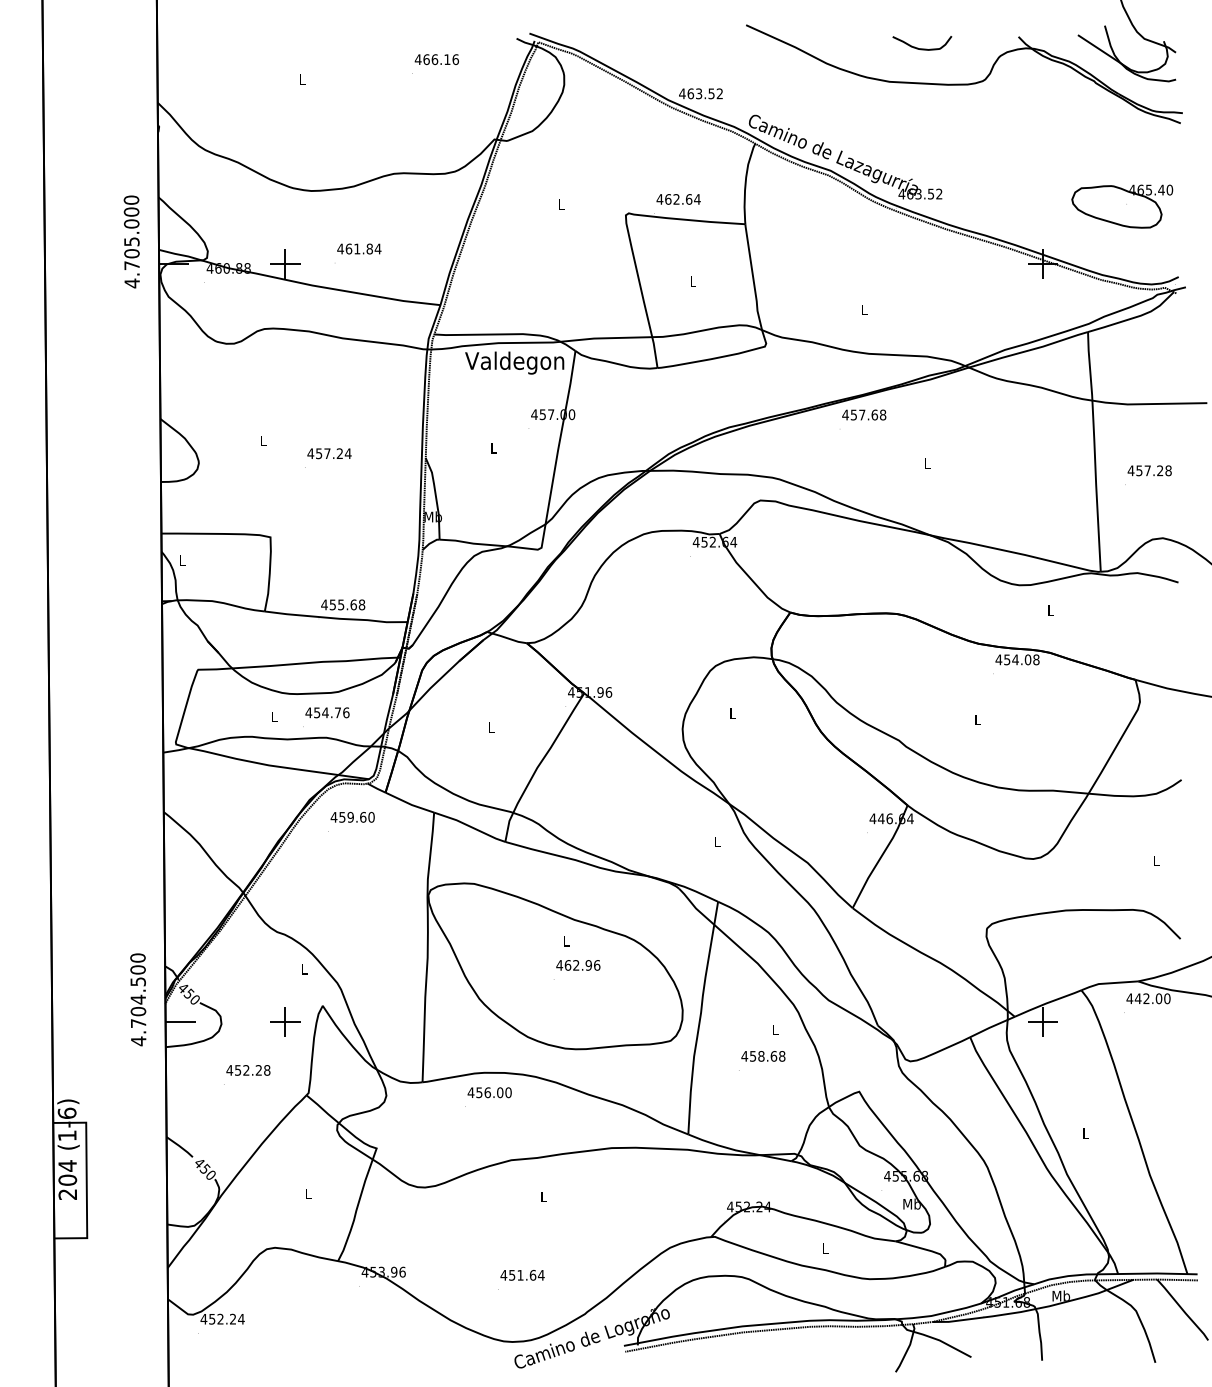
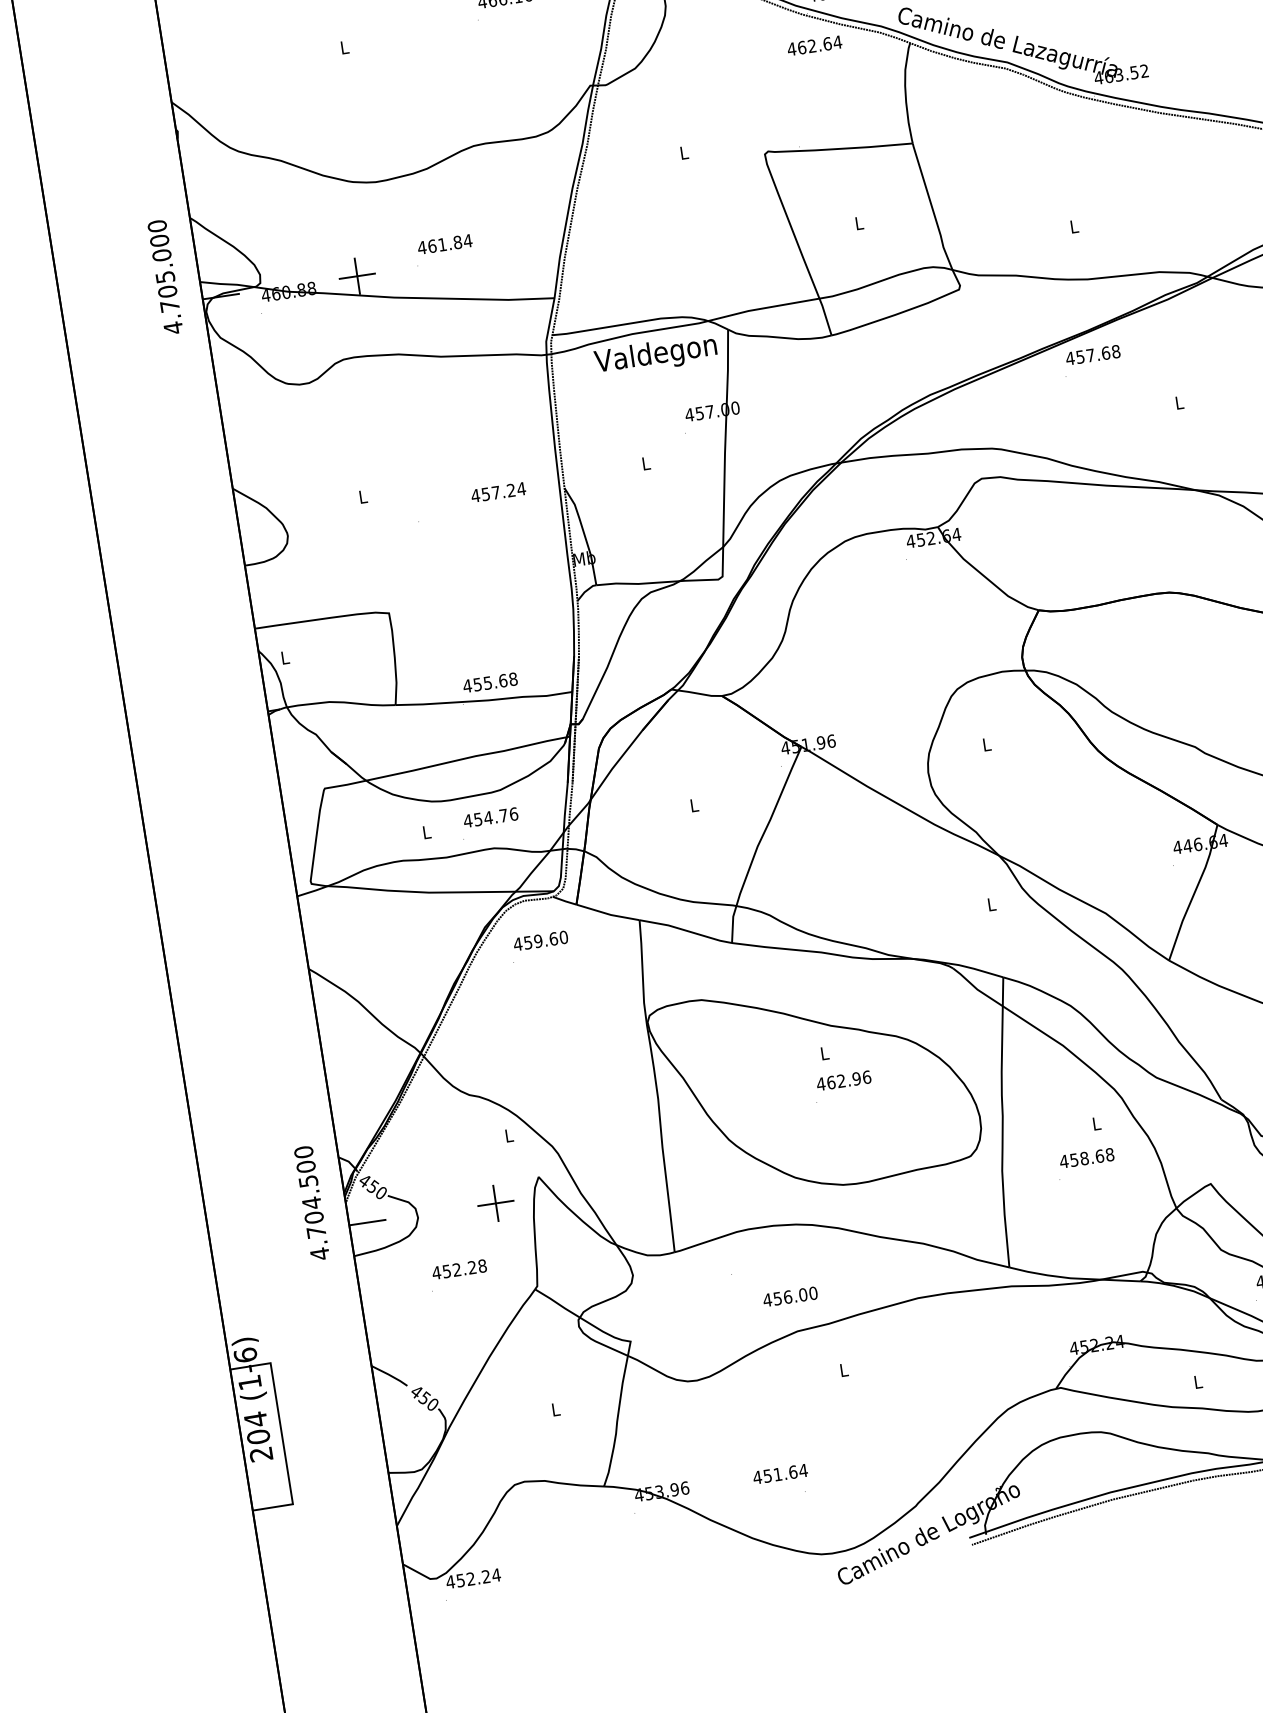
text: (678, 199) -> (814, 45), moved
text: (329, 453) -> (498, 492), moved
text: (489, 1092) -> (790, 1296), moved
text: (522, 1275) -> (780, 1474), moved

